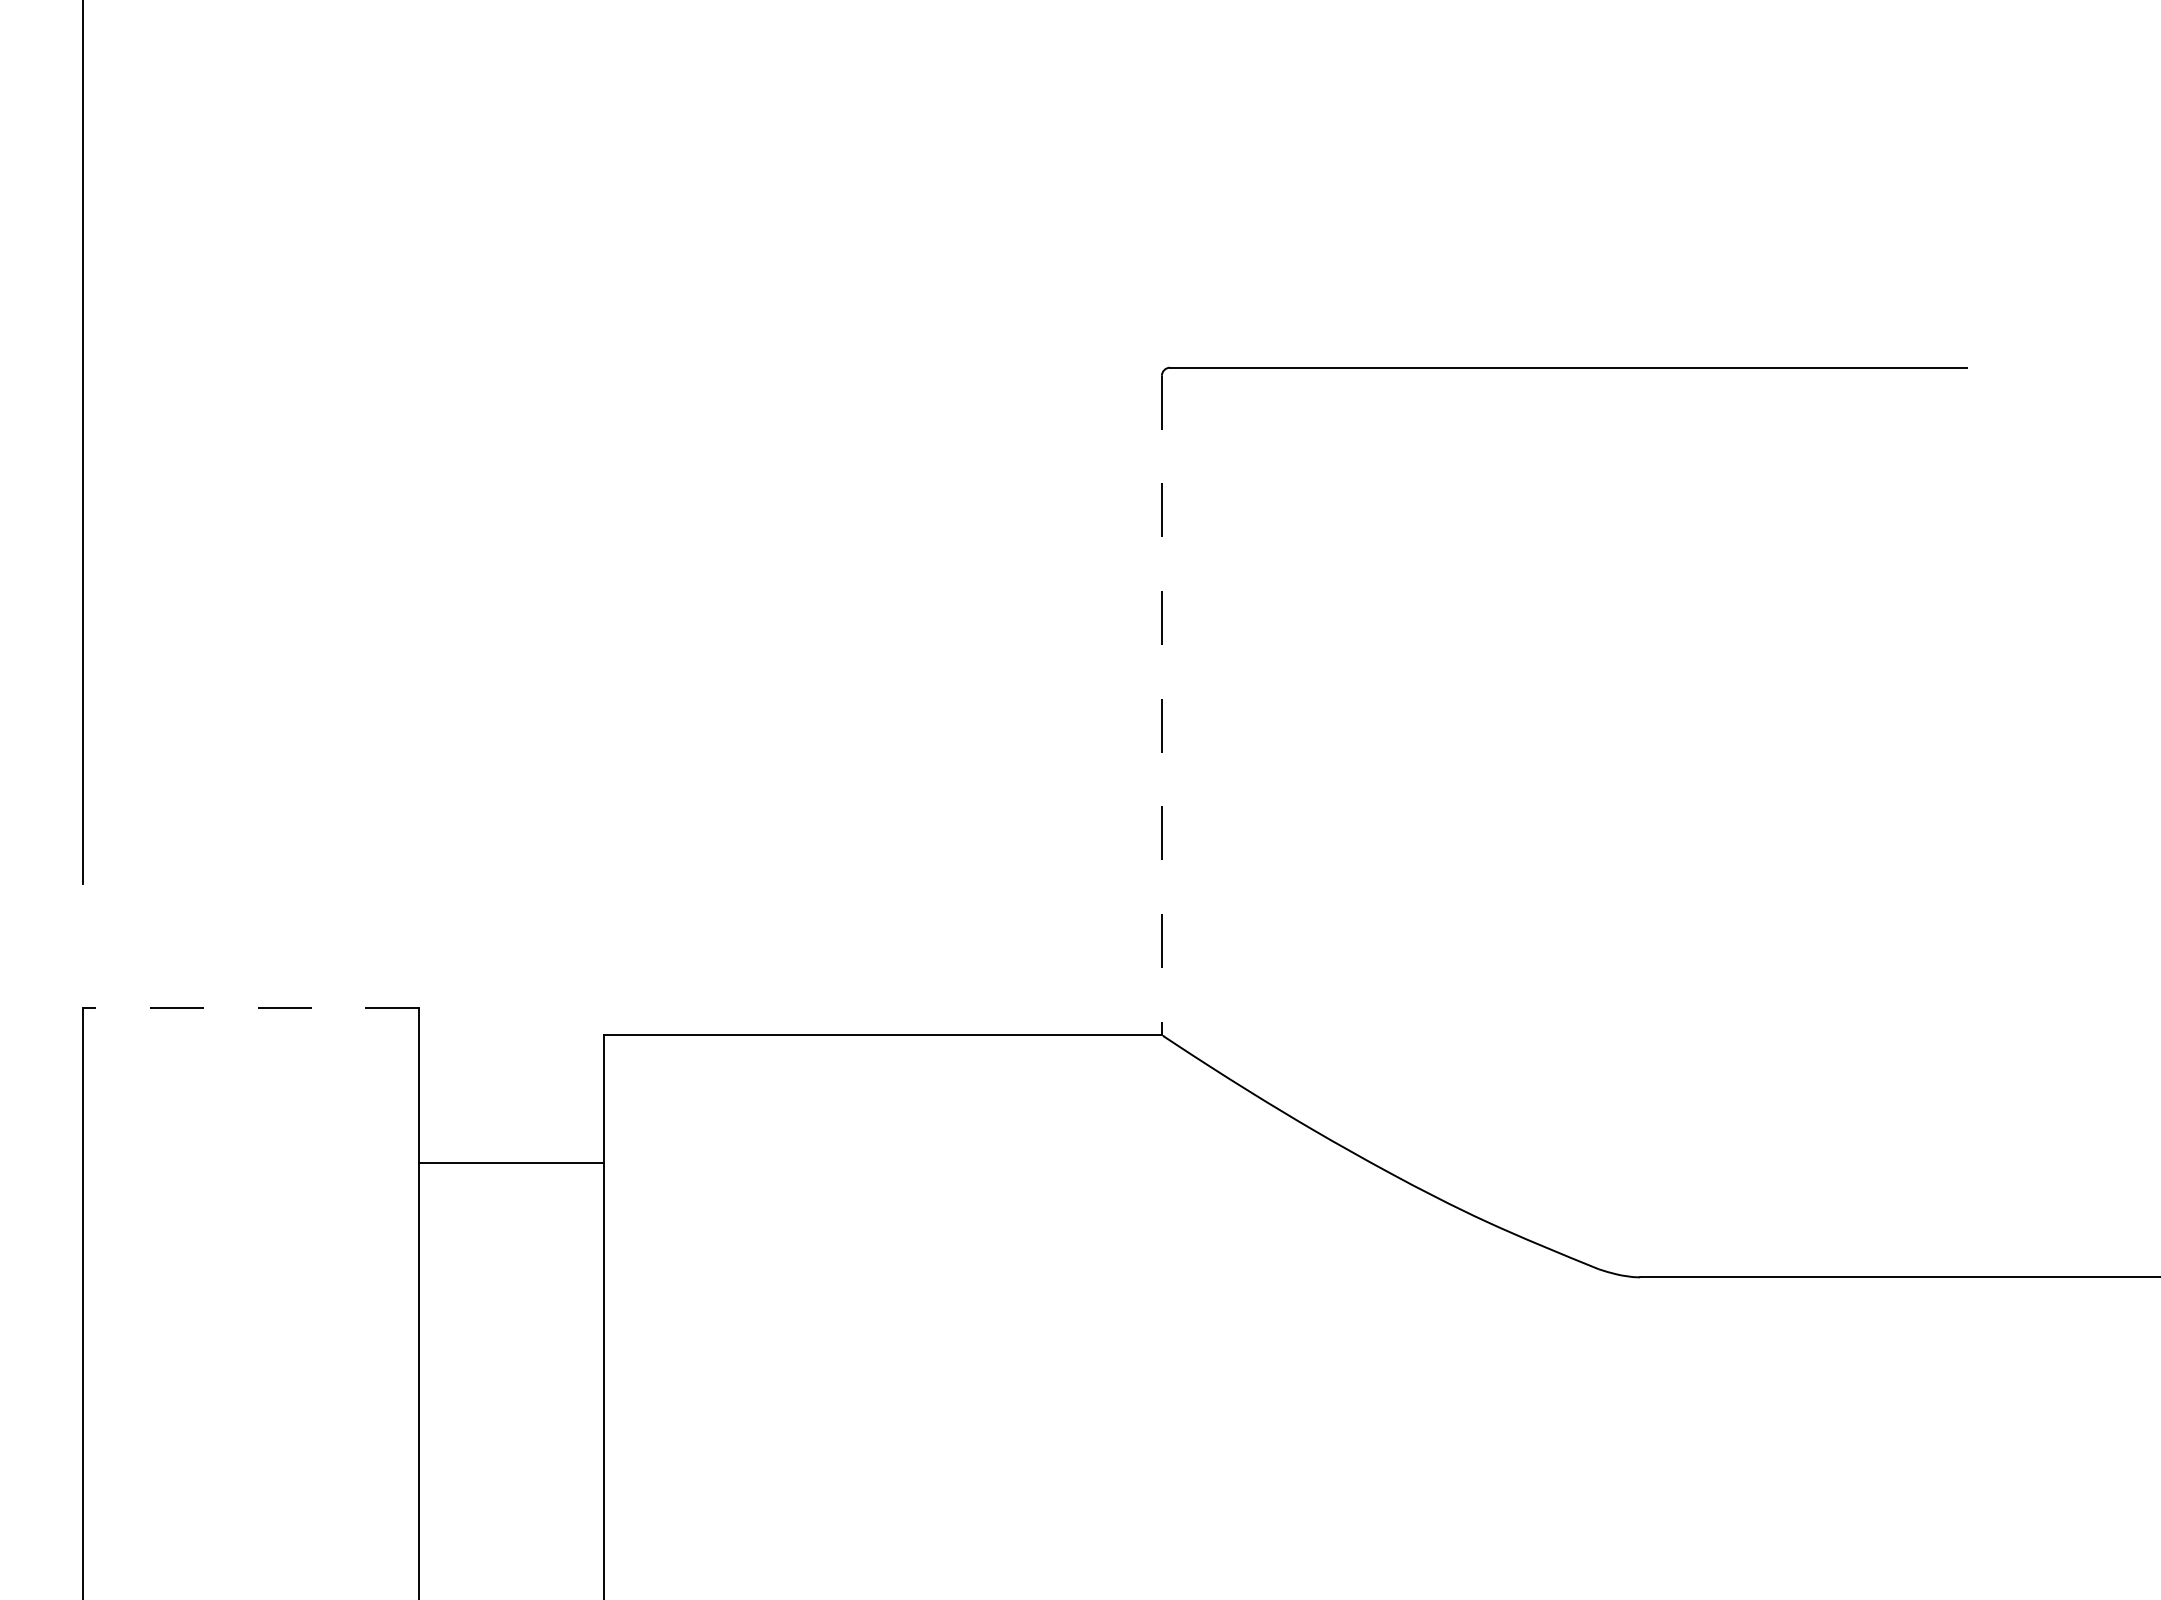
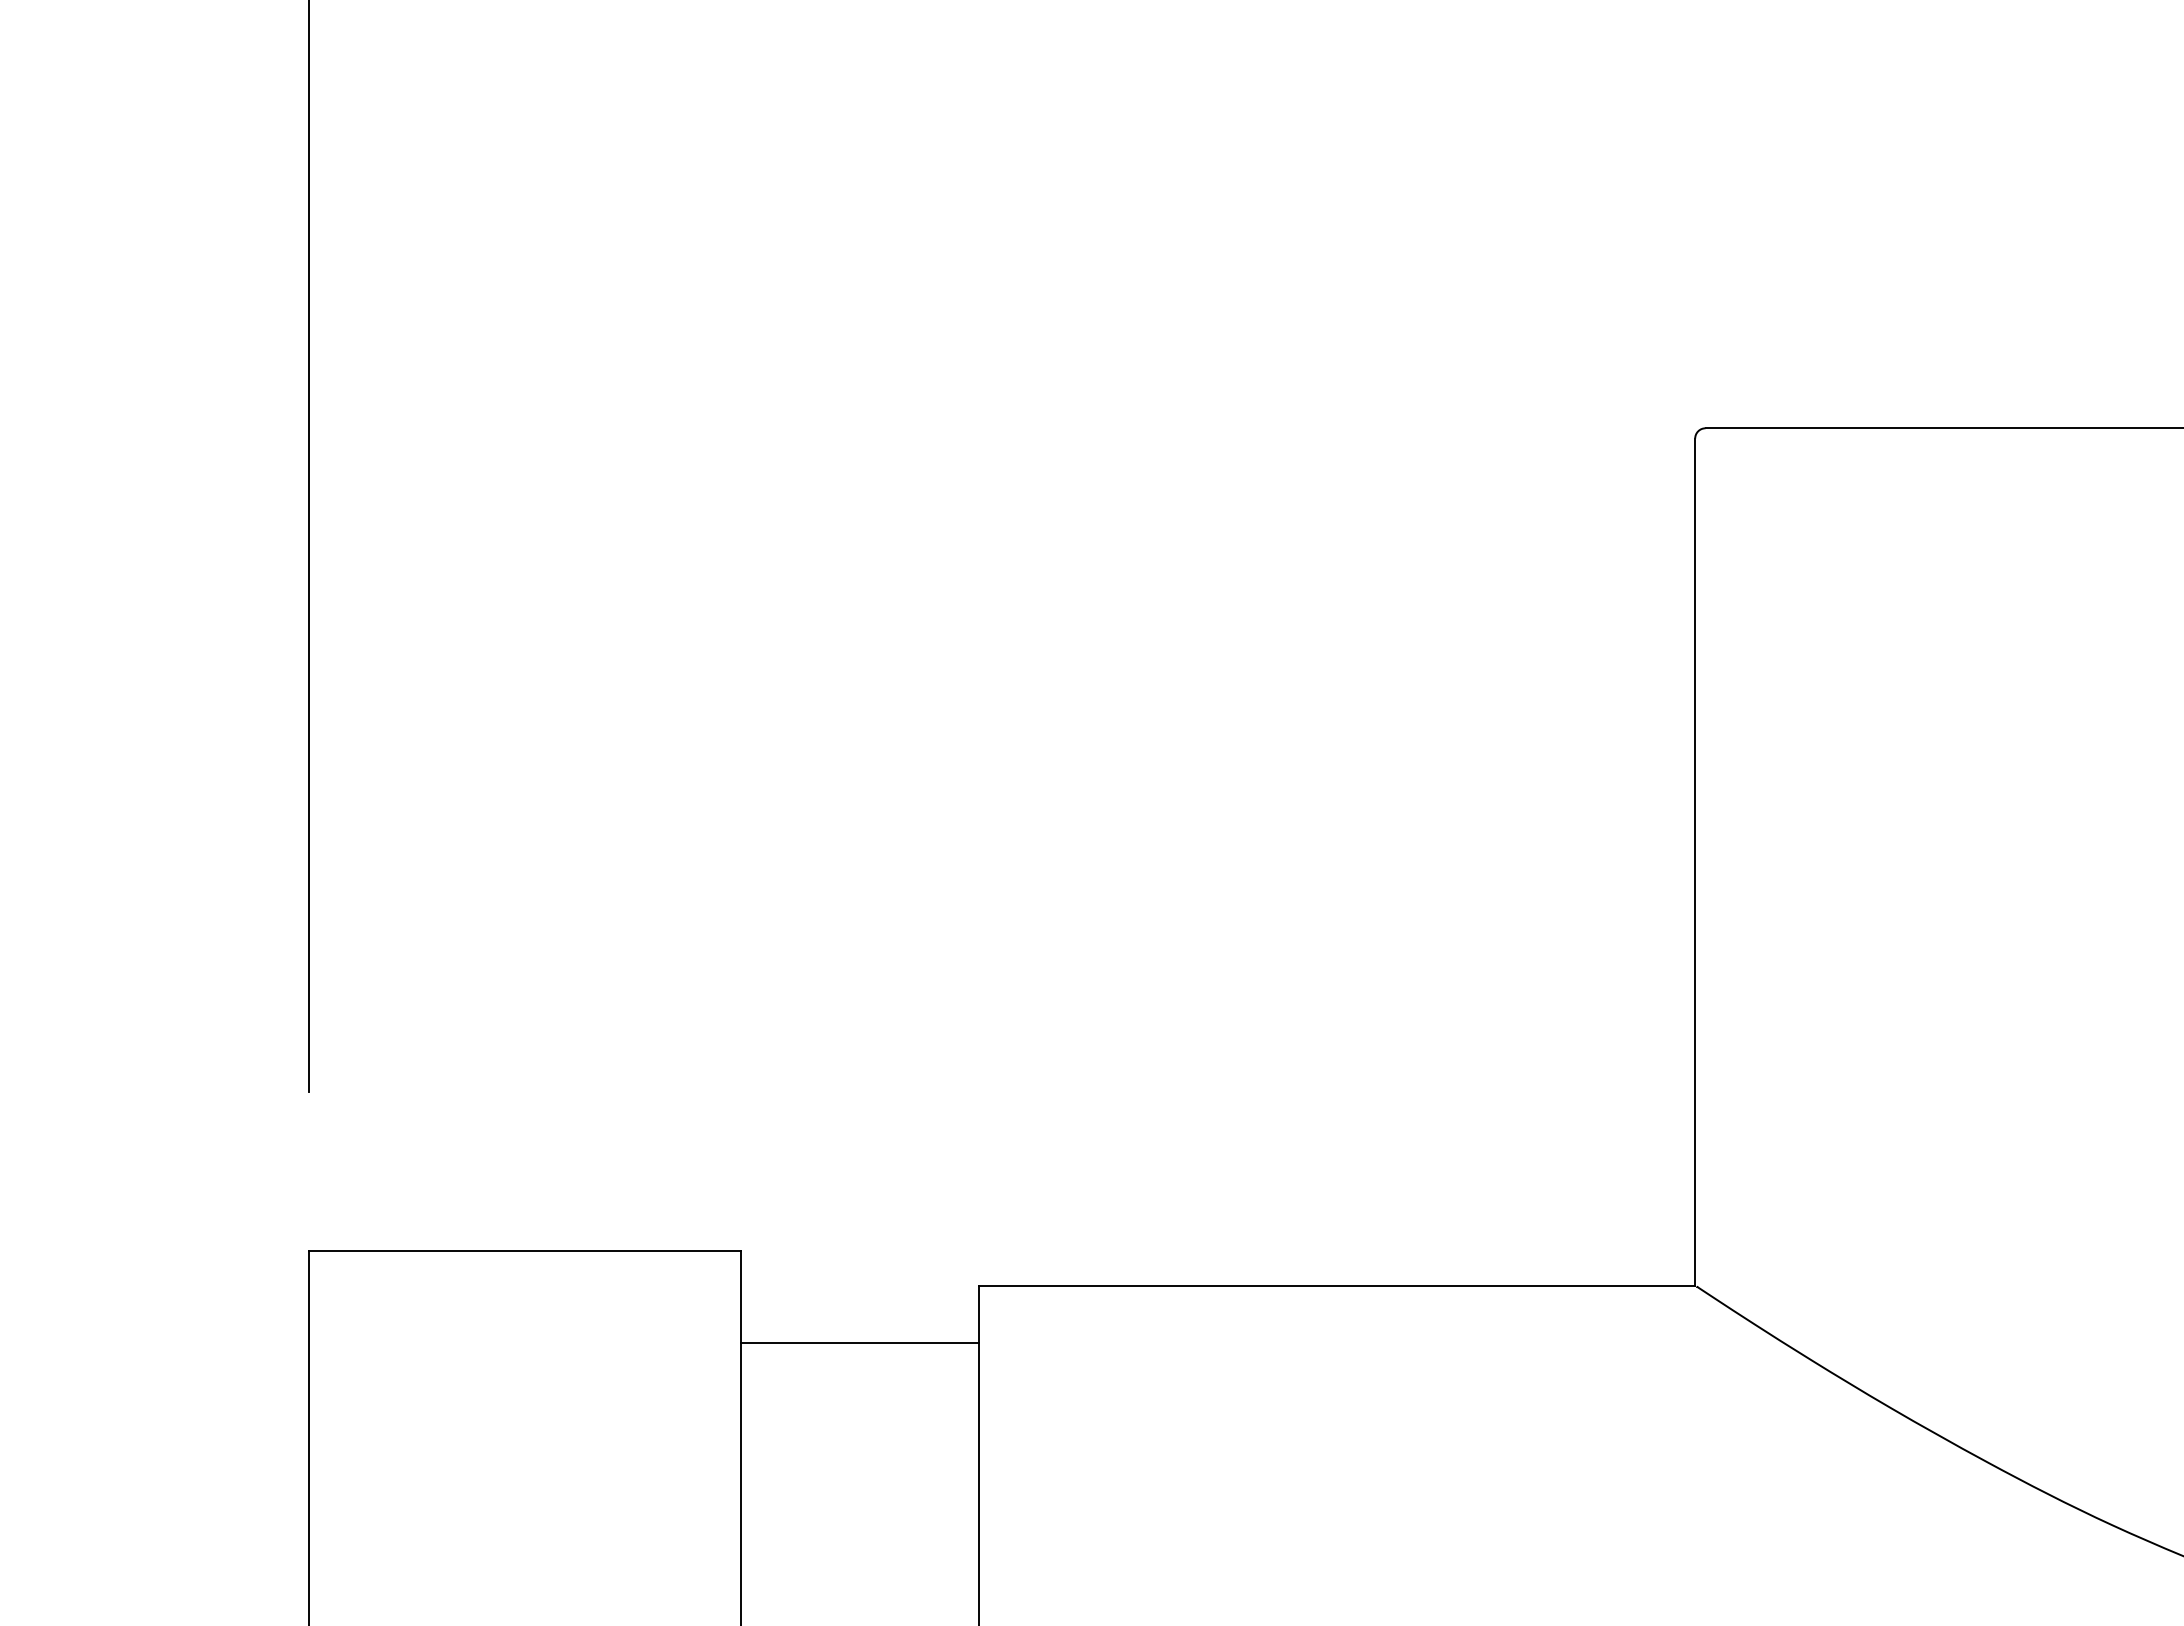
line: (1161, 705) -> (1694, 862), dashed -> solid
line: (250, 1008) -> (524, 1251), dashed -> solid
line: (511, 1162) -> (859, 1342), moved

